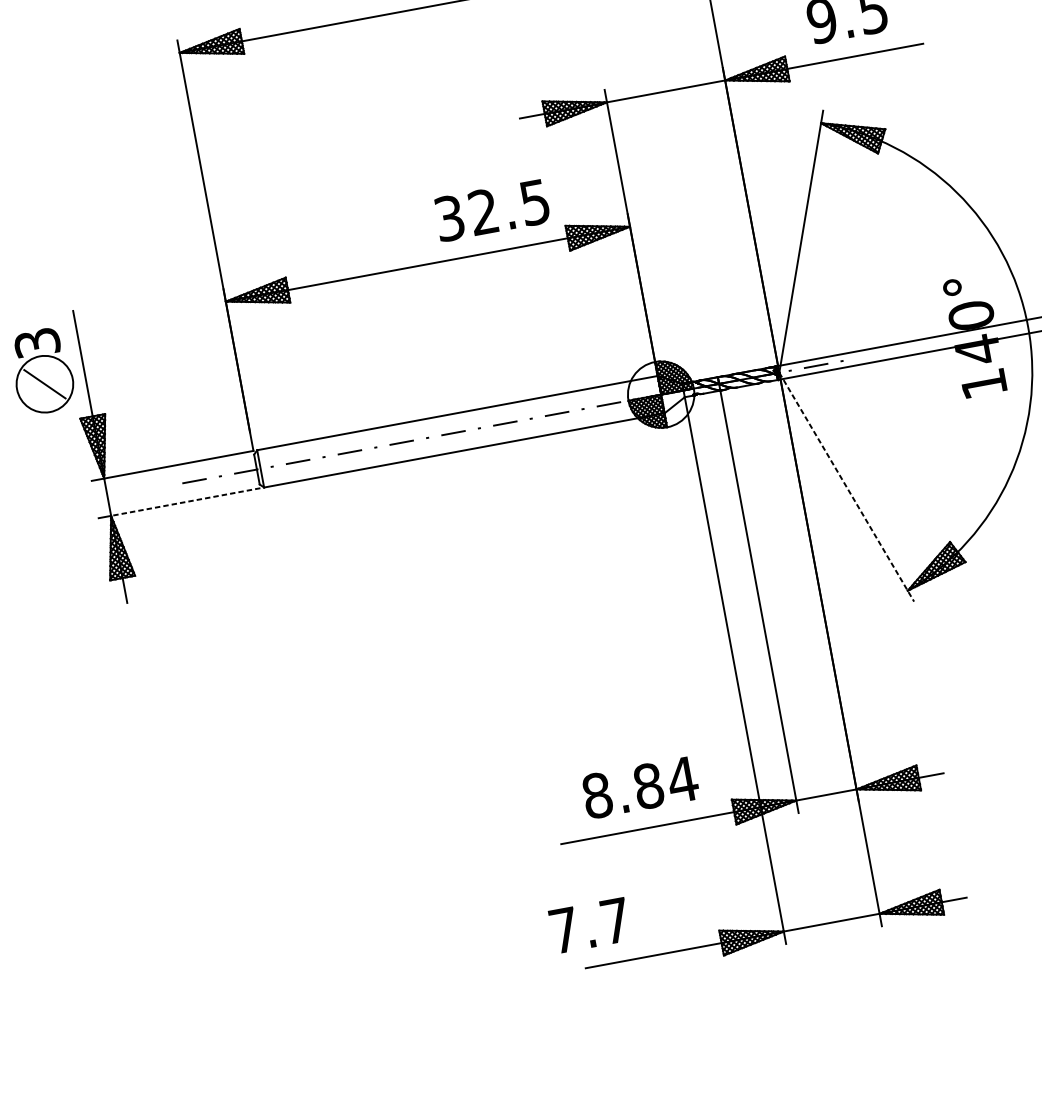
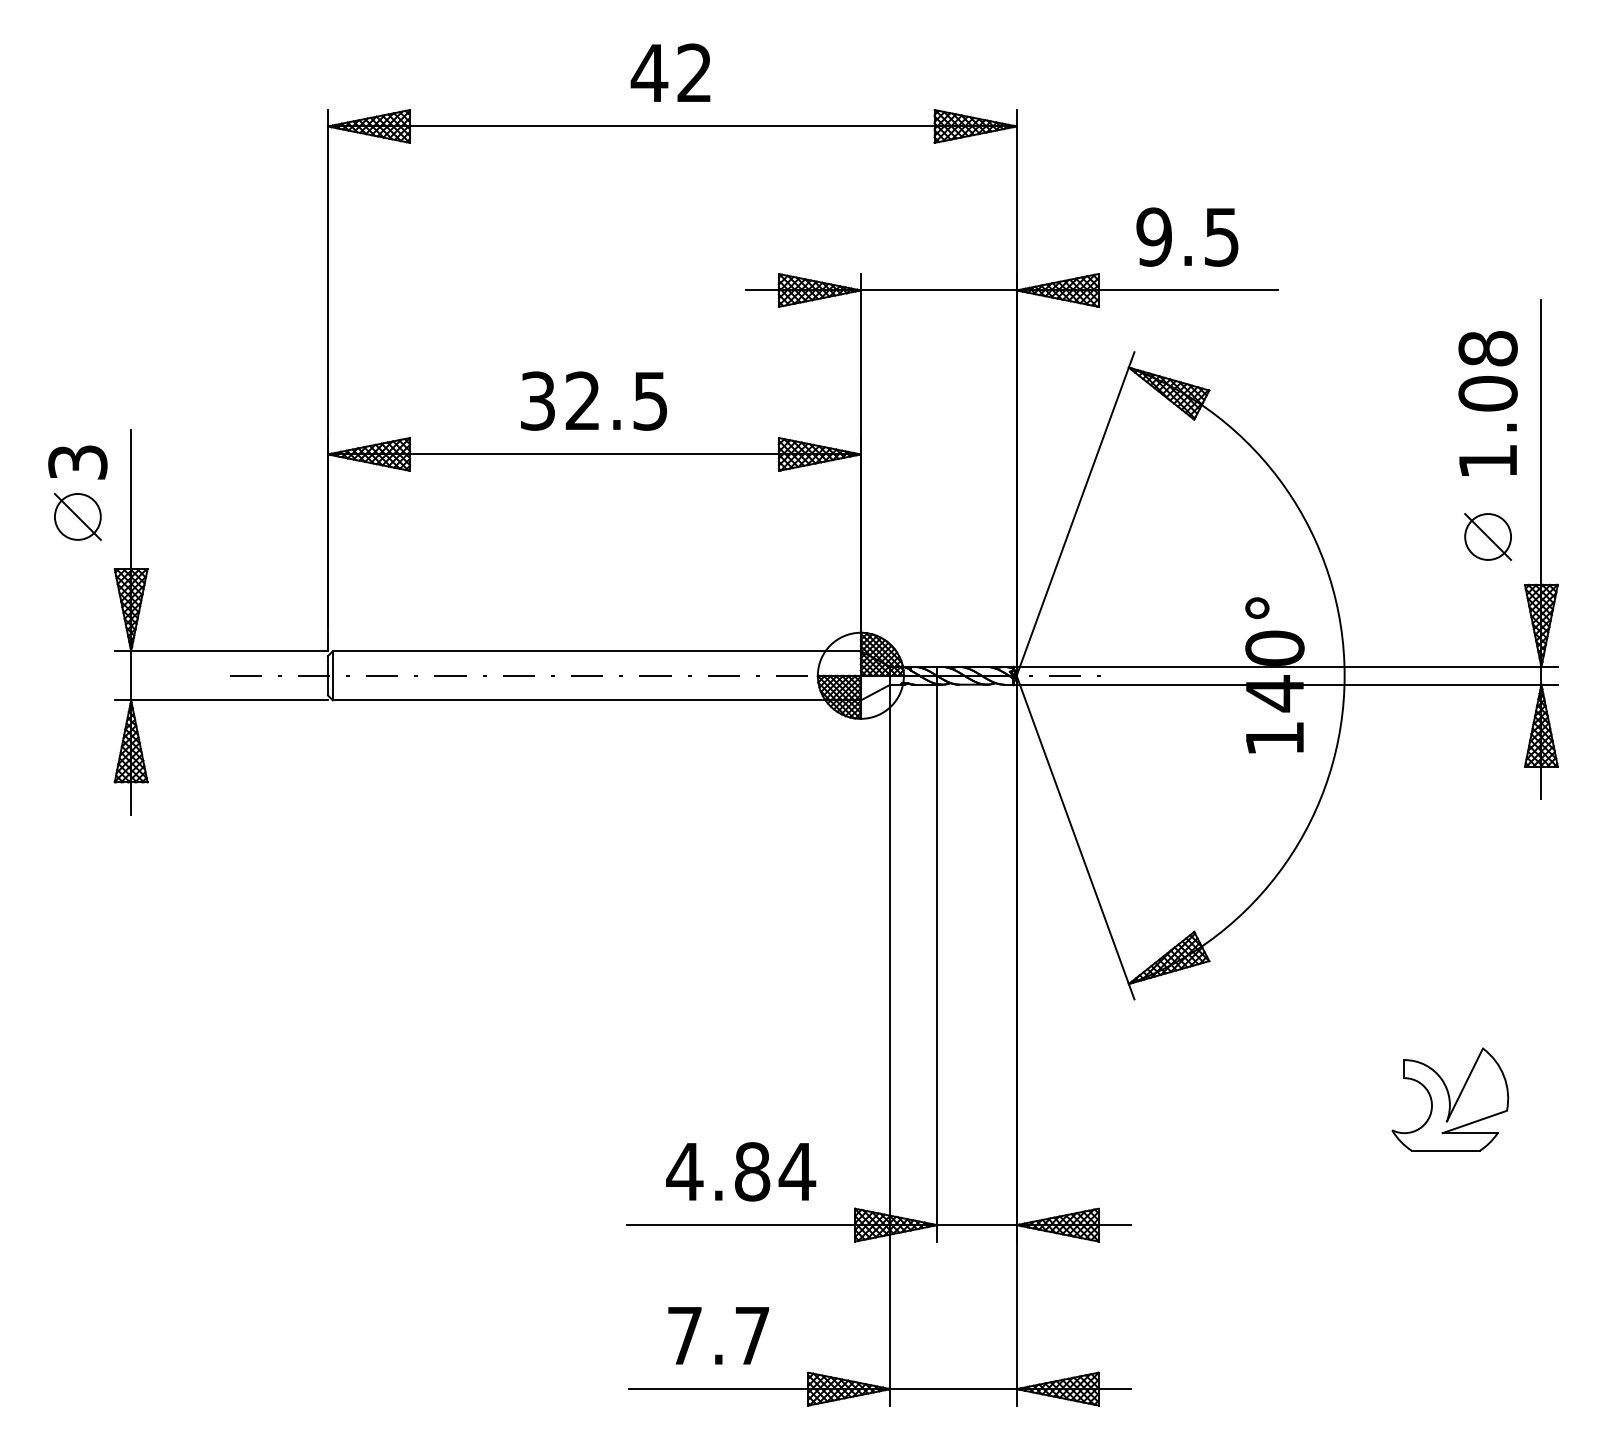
text: (491, 210) -> (593, 400), moved
circle: (44, 383) -> (77, 516), size x0.62
line: (846, 487) -> (1075, 838), dashed -> solid
line: (185, 502) -> (229, 700), dashed -> solid
text: (597, 795) -> (684, 1171), 8.84 -> 4.84
text: (589, 925) -> (718, 1335), moved

